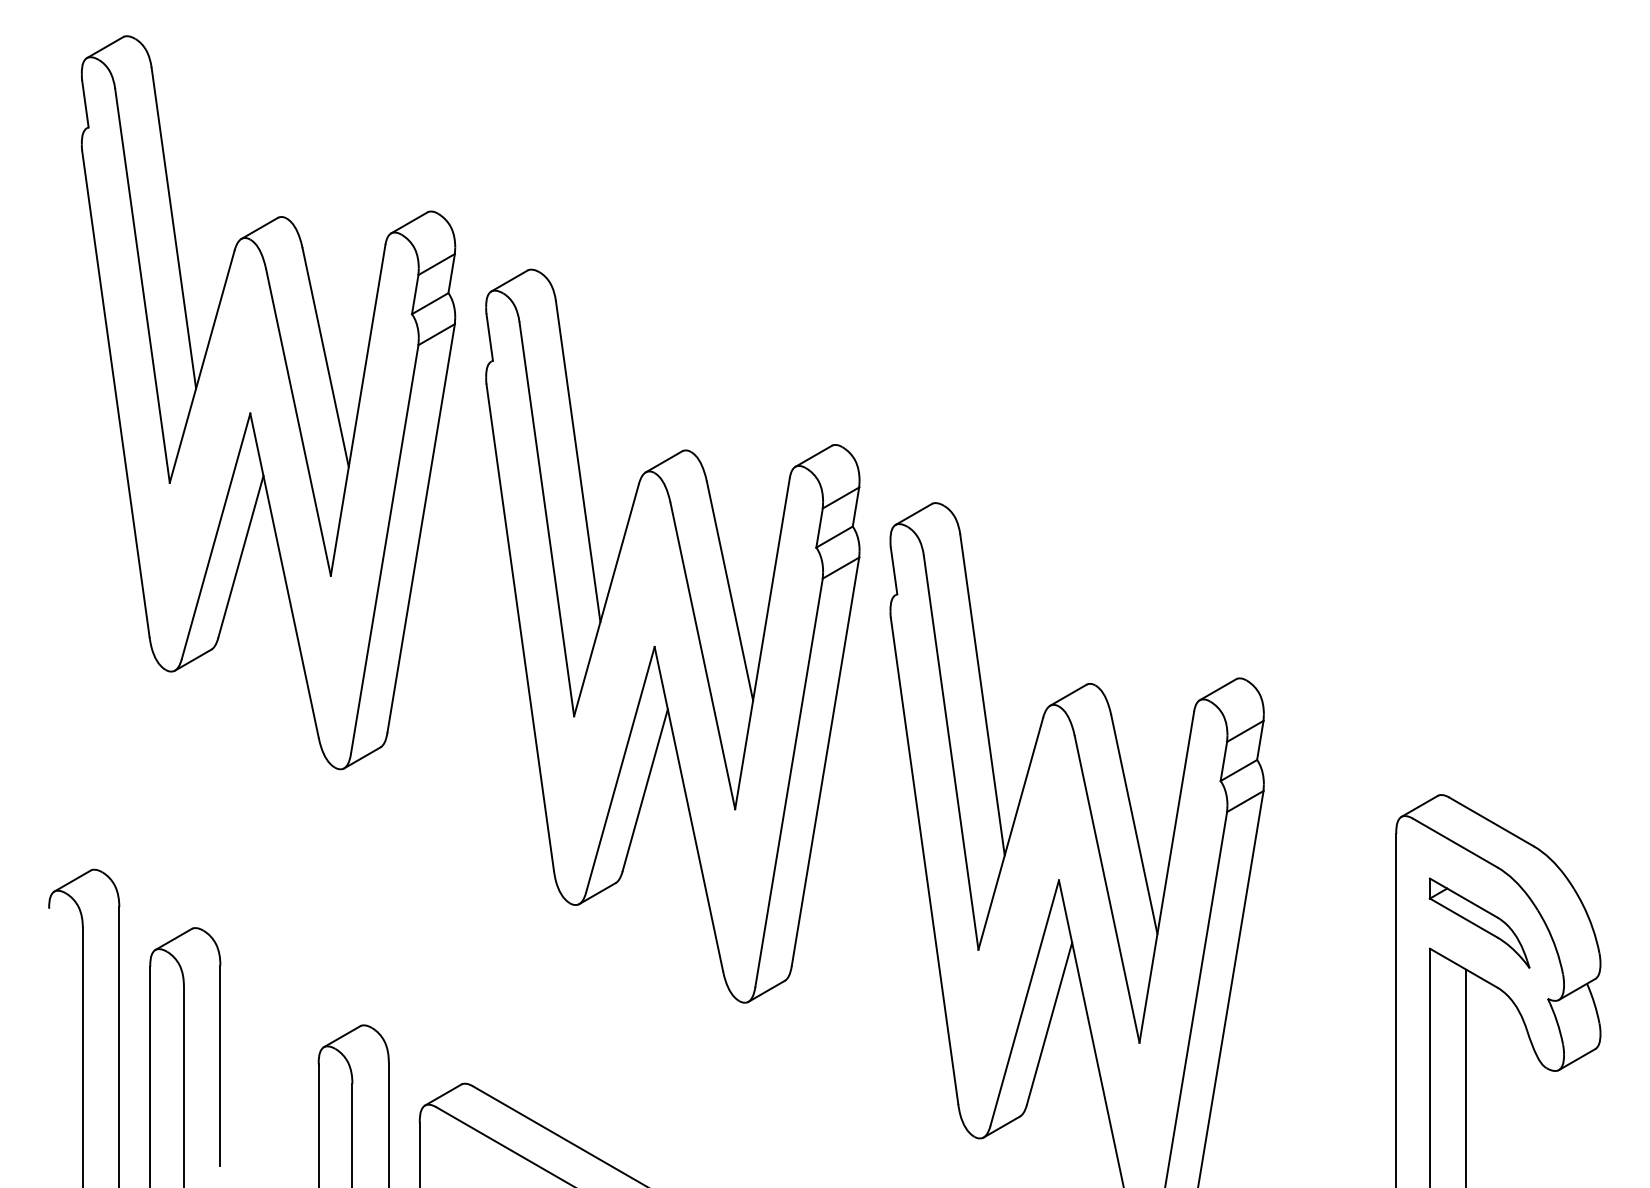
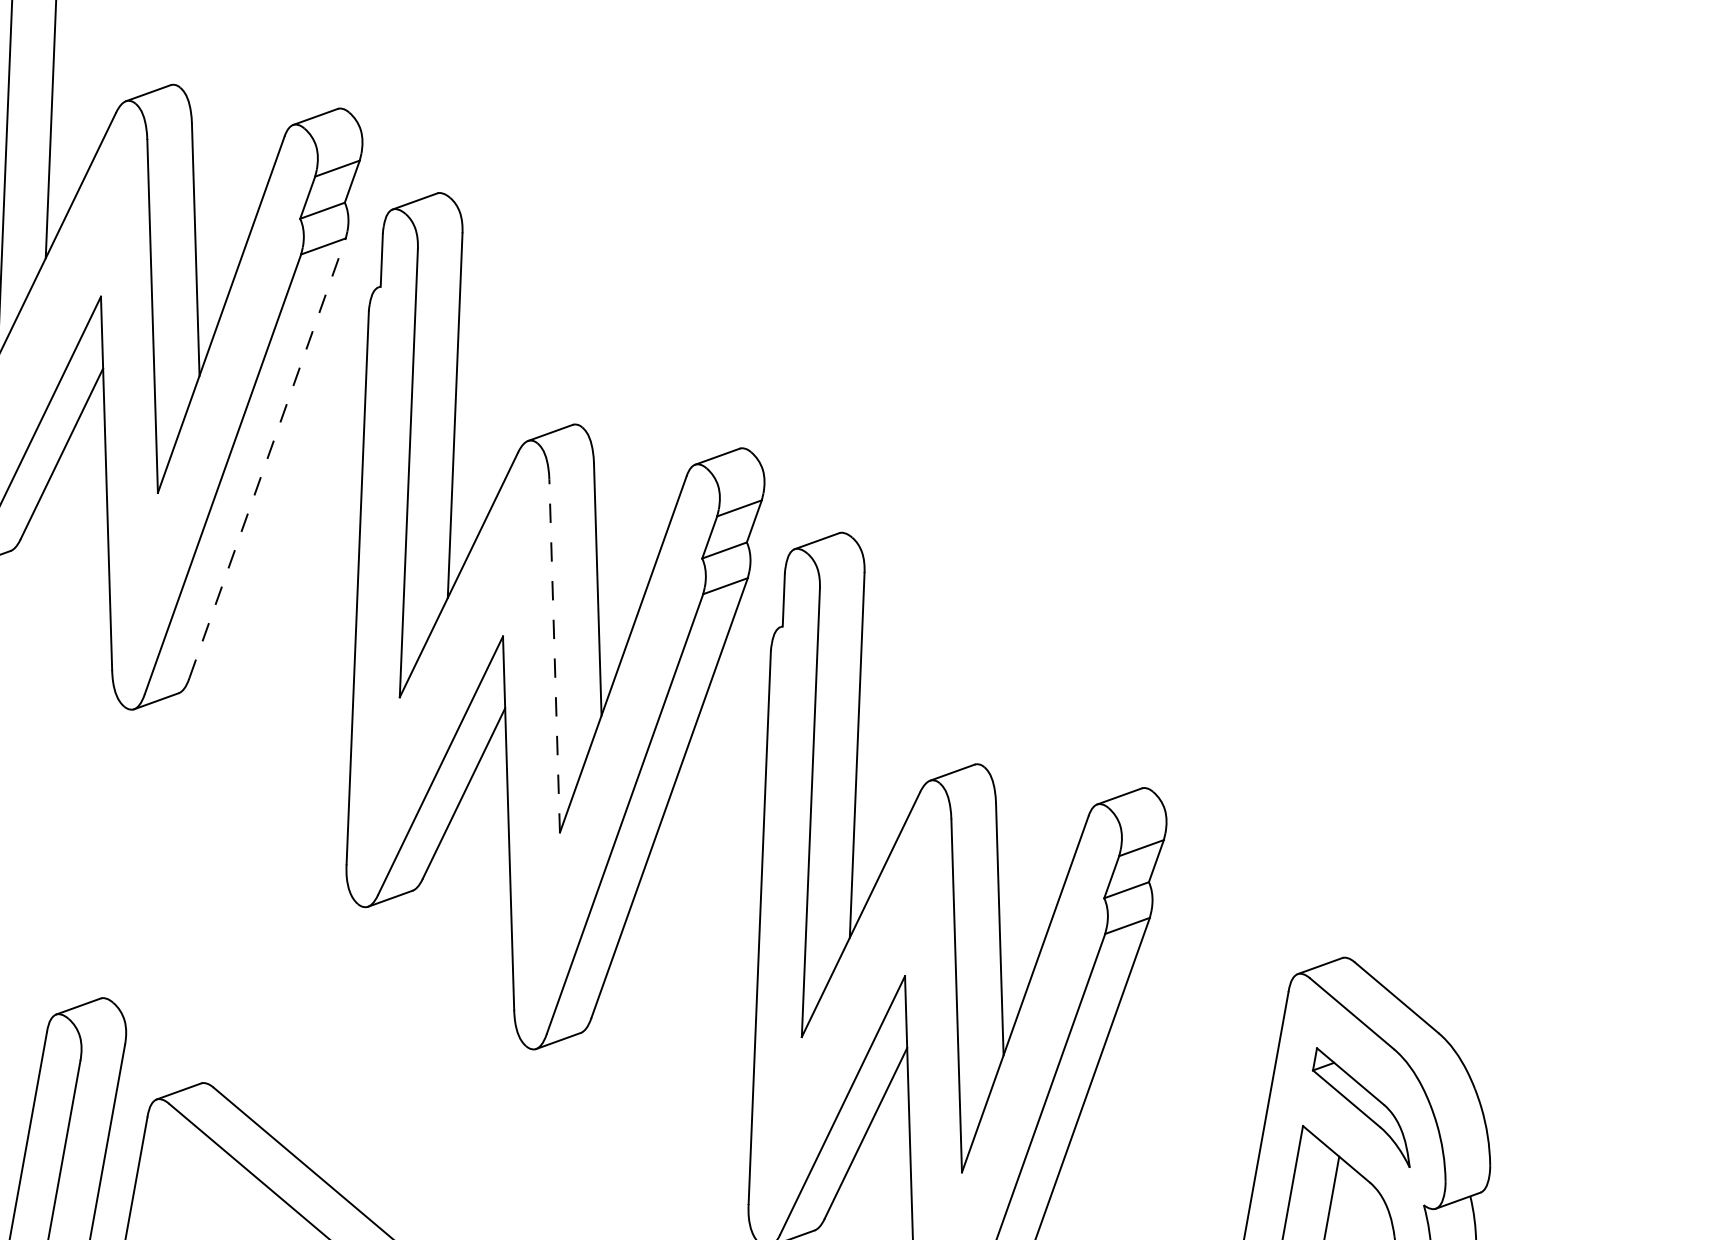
line: (421, 528) -> (267, 458), solid -> dashed
line: (702, 656) -> (554, 656), solid -> dashed

